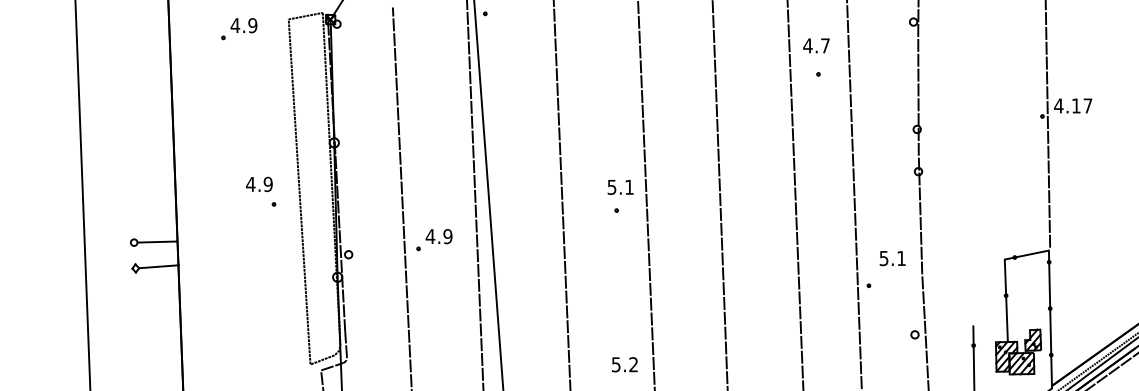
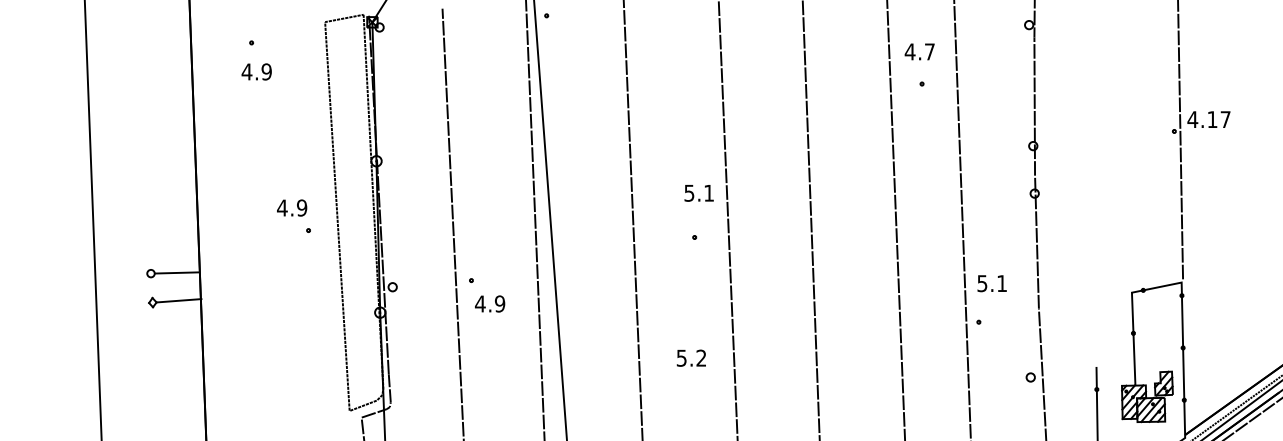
text: (243, 25) -> (256, 71), moved
text: (620, 187) -> (698, 193), moved
text: (438, 236) -> (489, 303), moved
text: (892, 258) -> (991, 283), moved
text: (624, 364) -> (691, 357), moved

